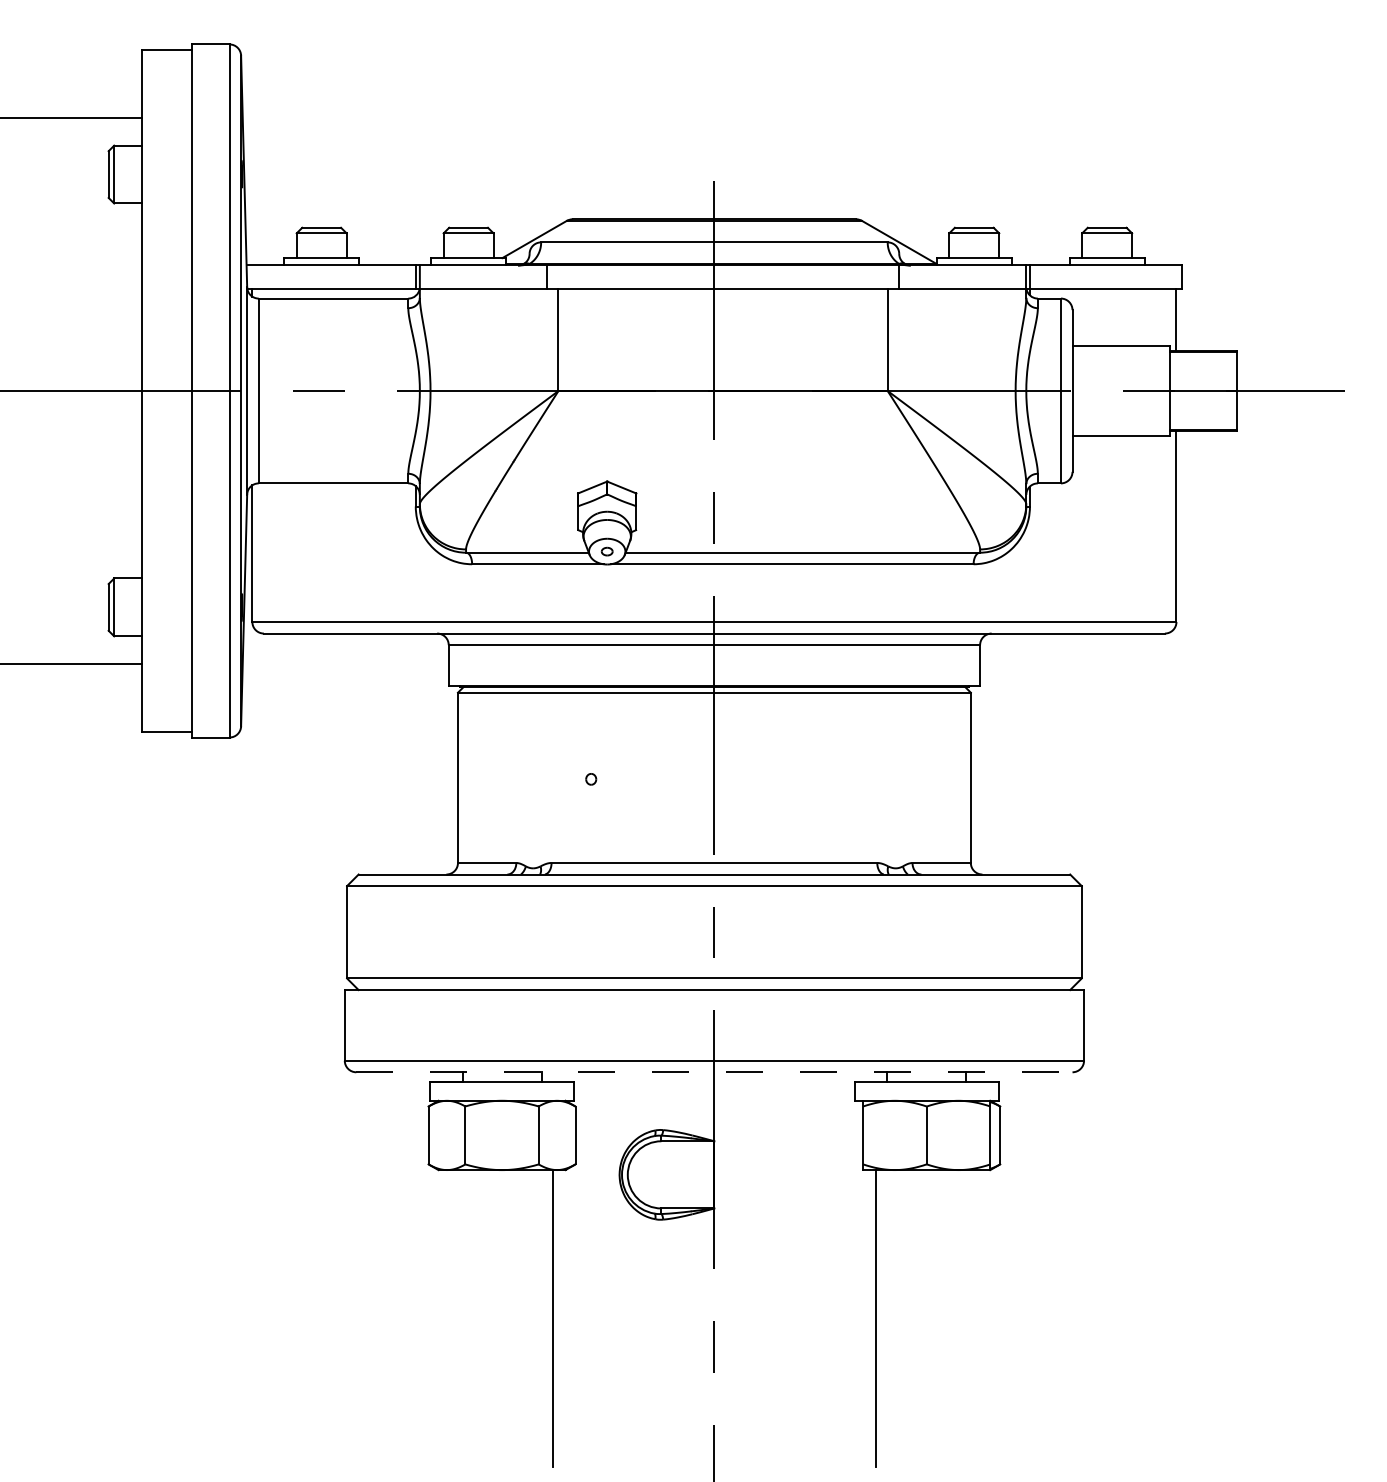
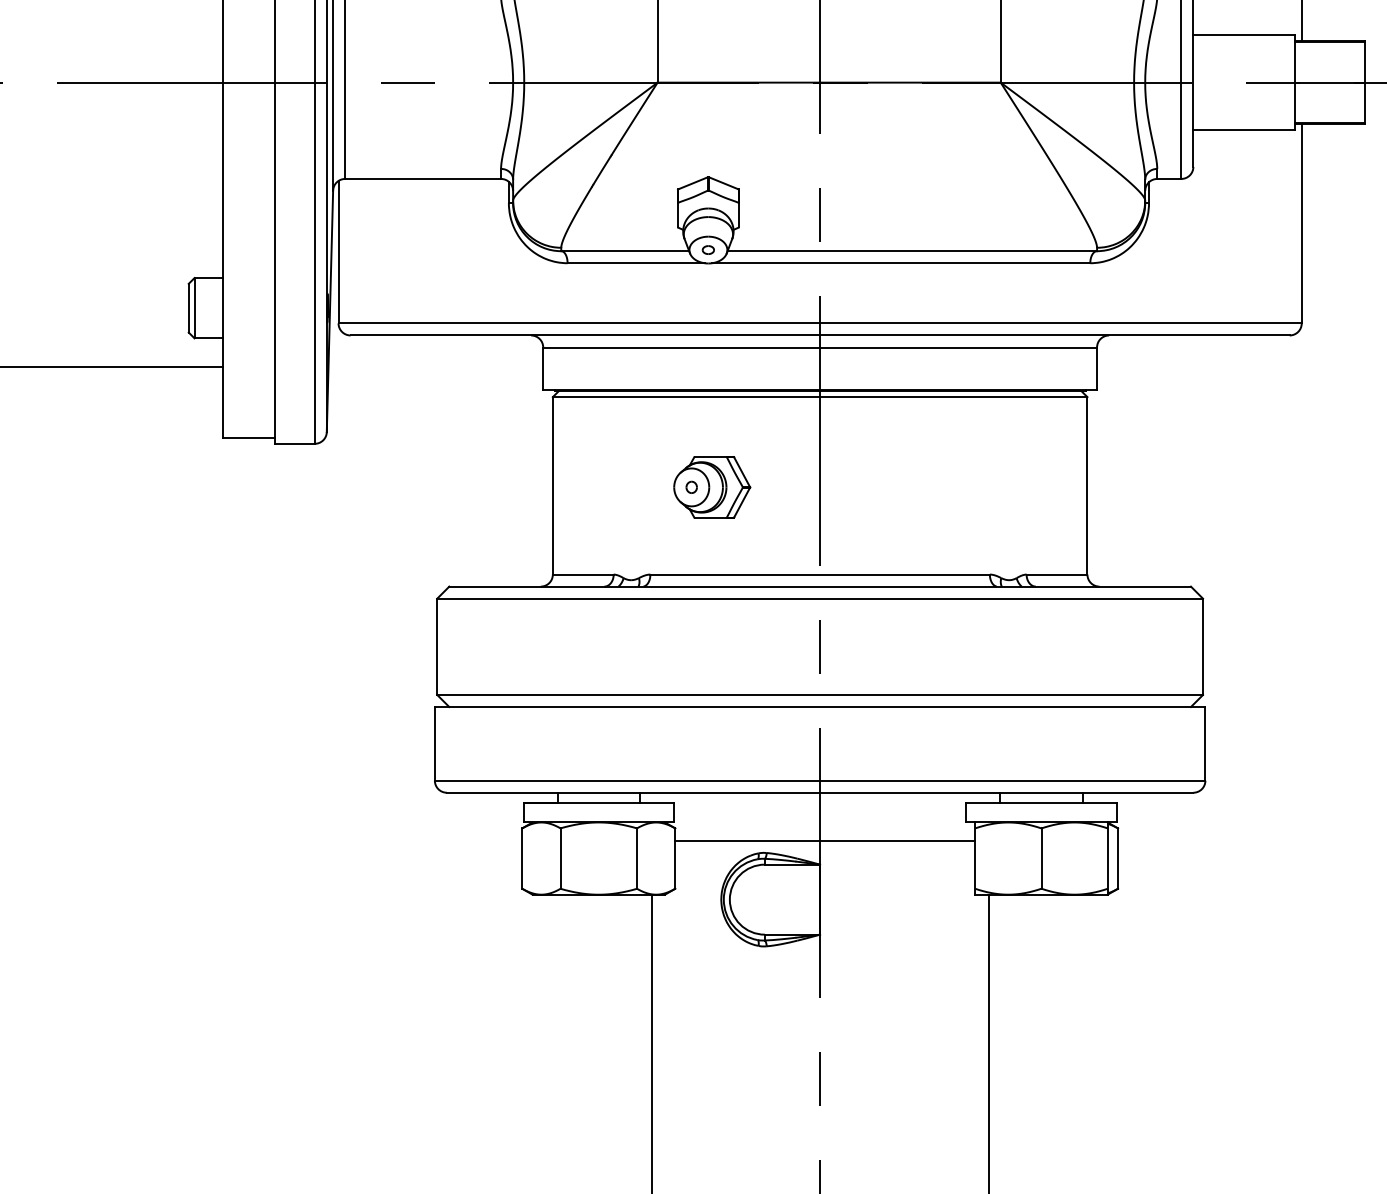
part: (610, 779) -> (711, 487), added
line: (714, 1072) -> (820, 792), dashed -> solid
line: (719, 1118) -> (825, 840), added

